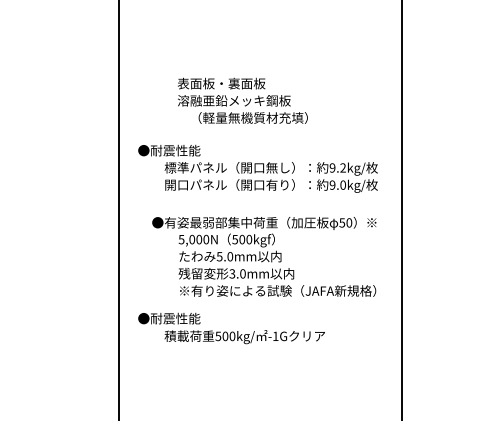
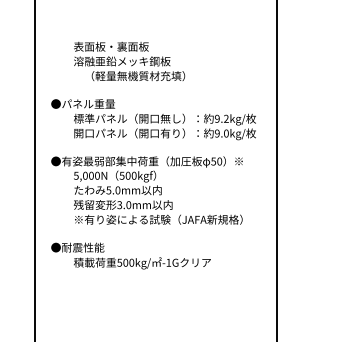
text: (242, 100) -> (129, 61), moved
text: (181, 150) -> (88, 103), ●耐震性能 -> ●パネル重量
text: (264, 256) -> (147, 190), moved

